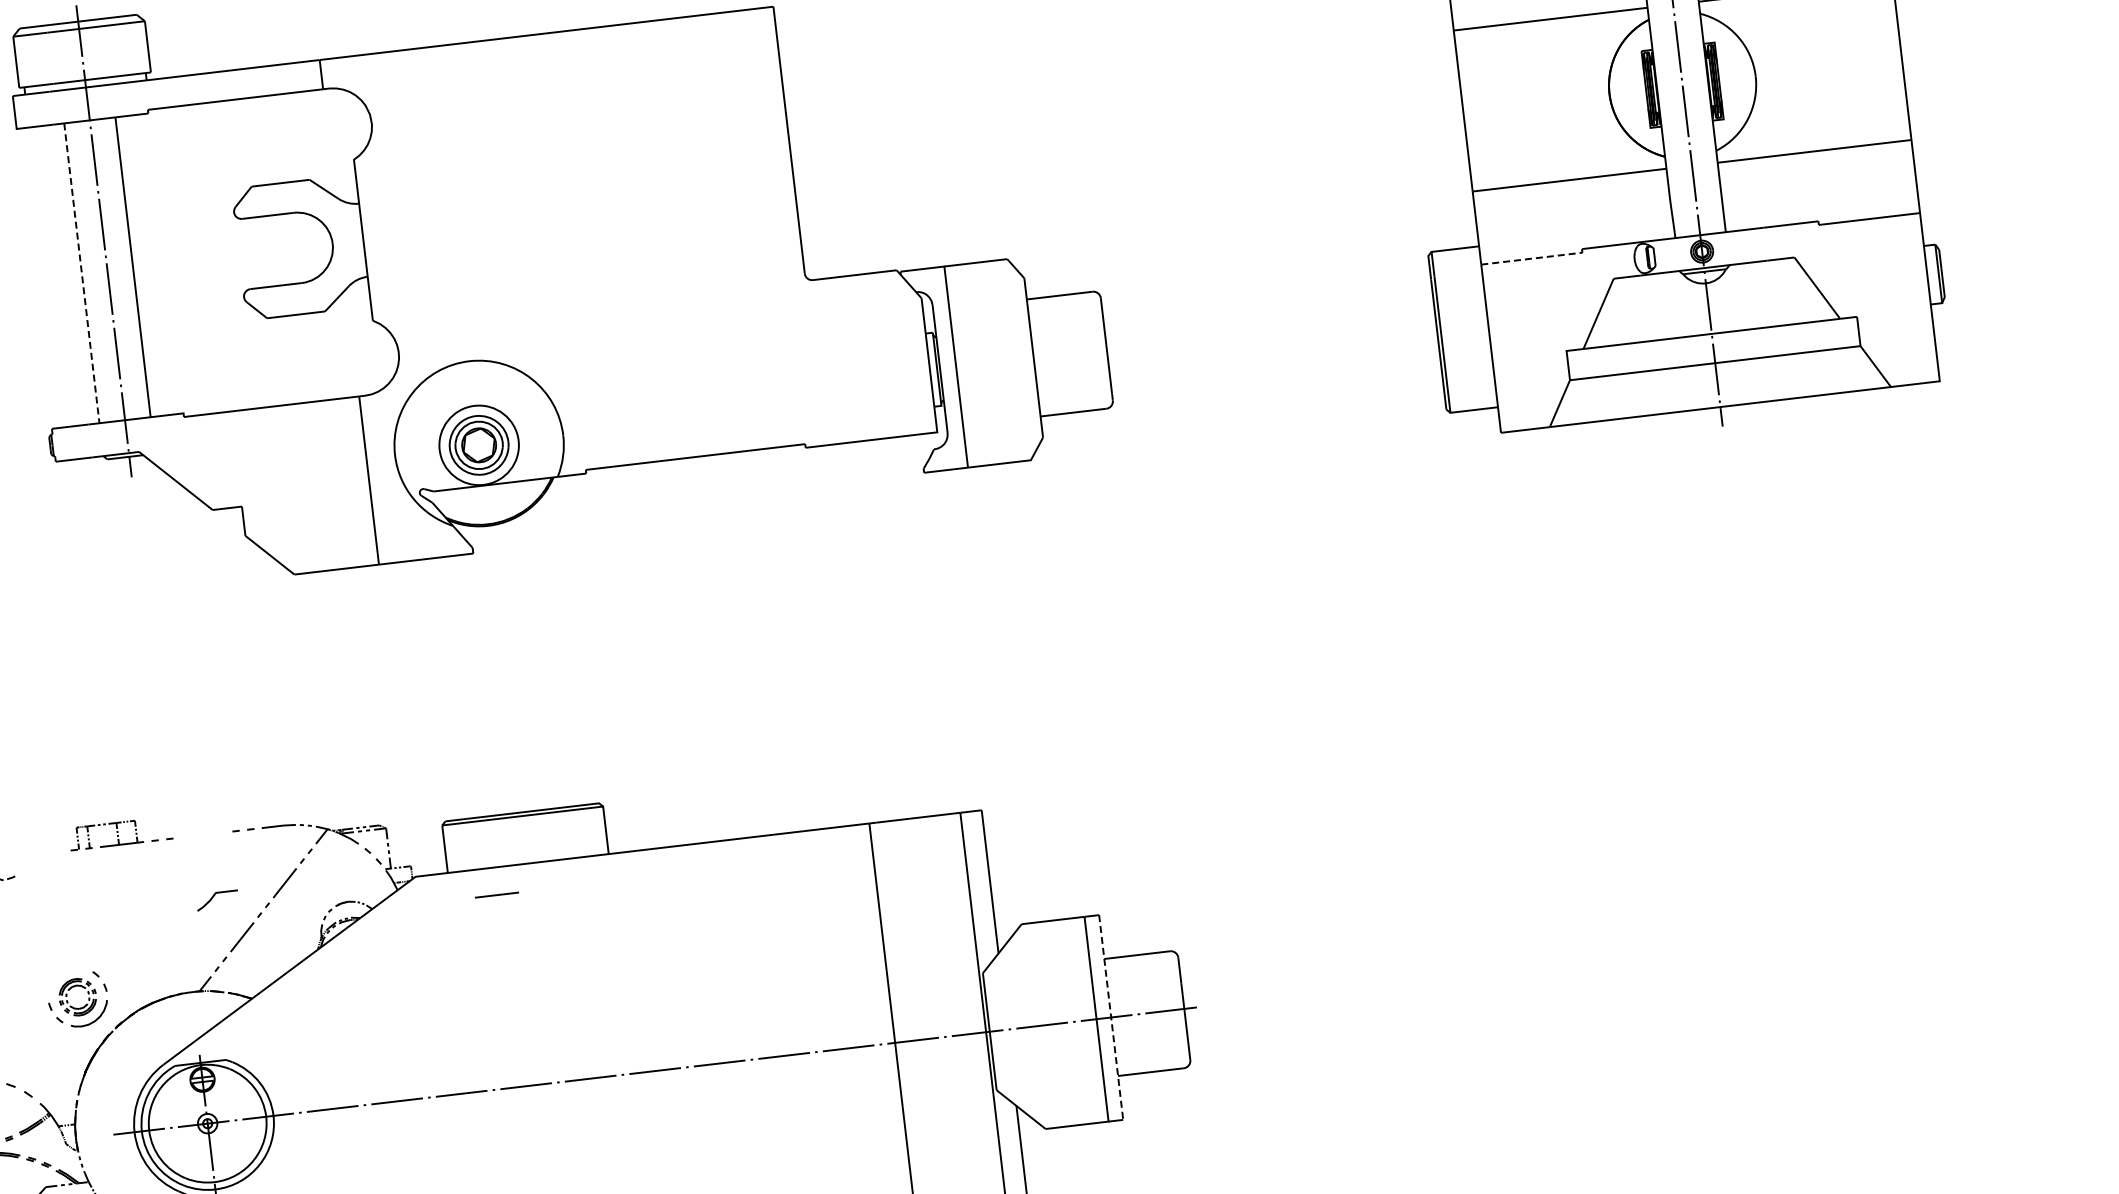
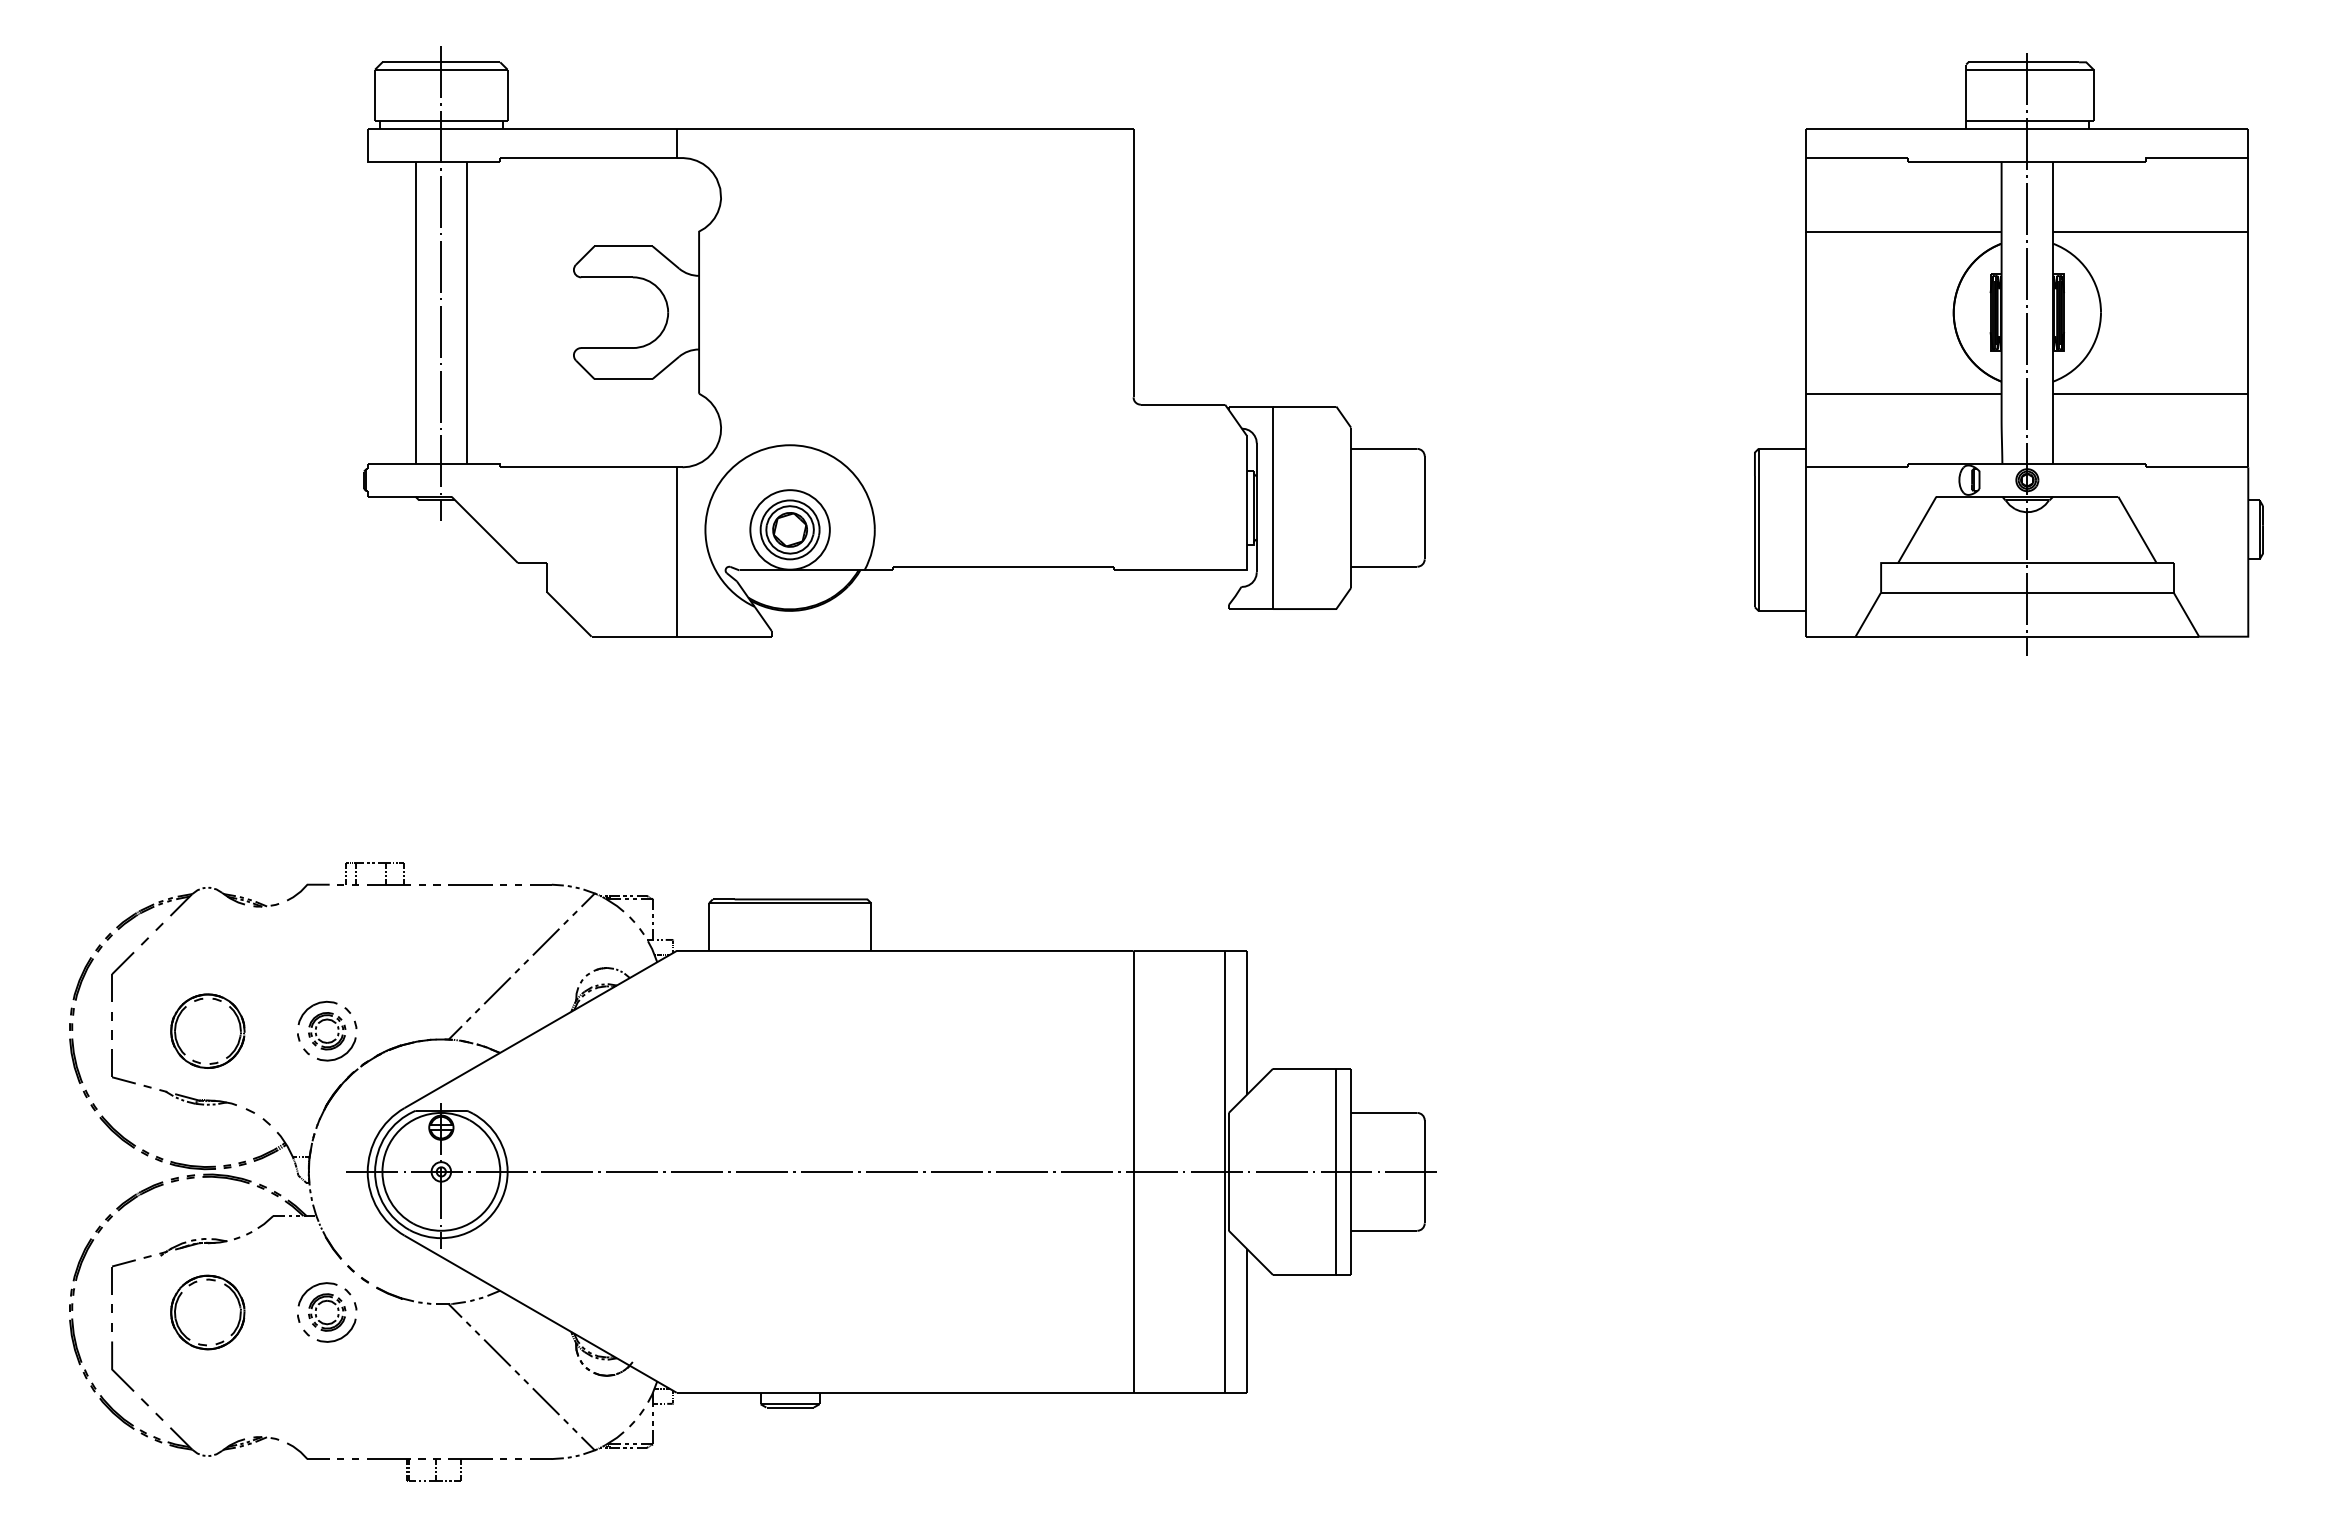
line: (1531, 258) -> (1857, 467), dashed -> solid
line: (81, 273) -> (415, 312), dashed -> solid
line: (497, 894) -> (470, 884), moved
line: (214, 896) -> (305, 888), moved
part: (61, 974) -> (313, 1006), added
line: (1111, 1018) -> (1351, 1172), dashed -> solid

